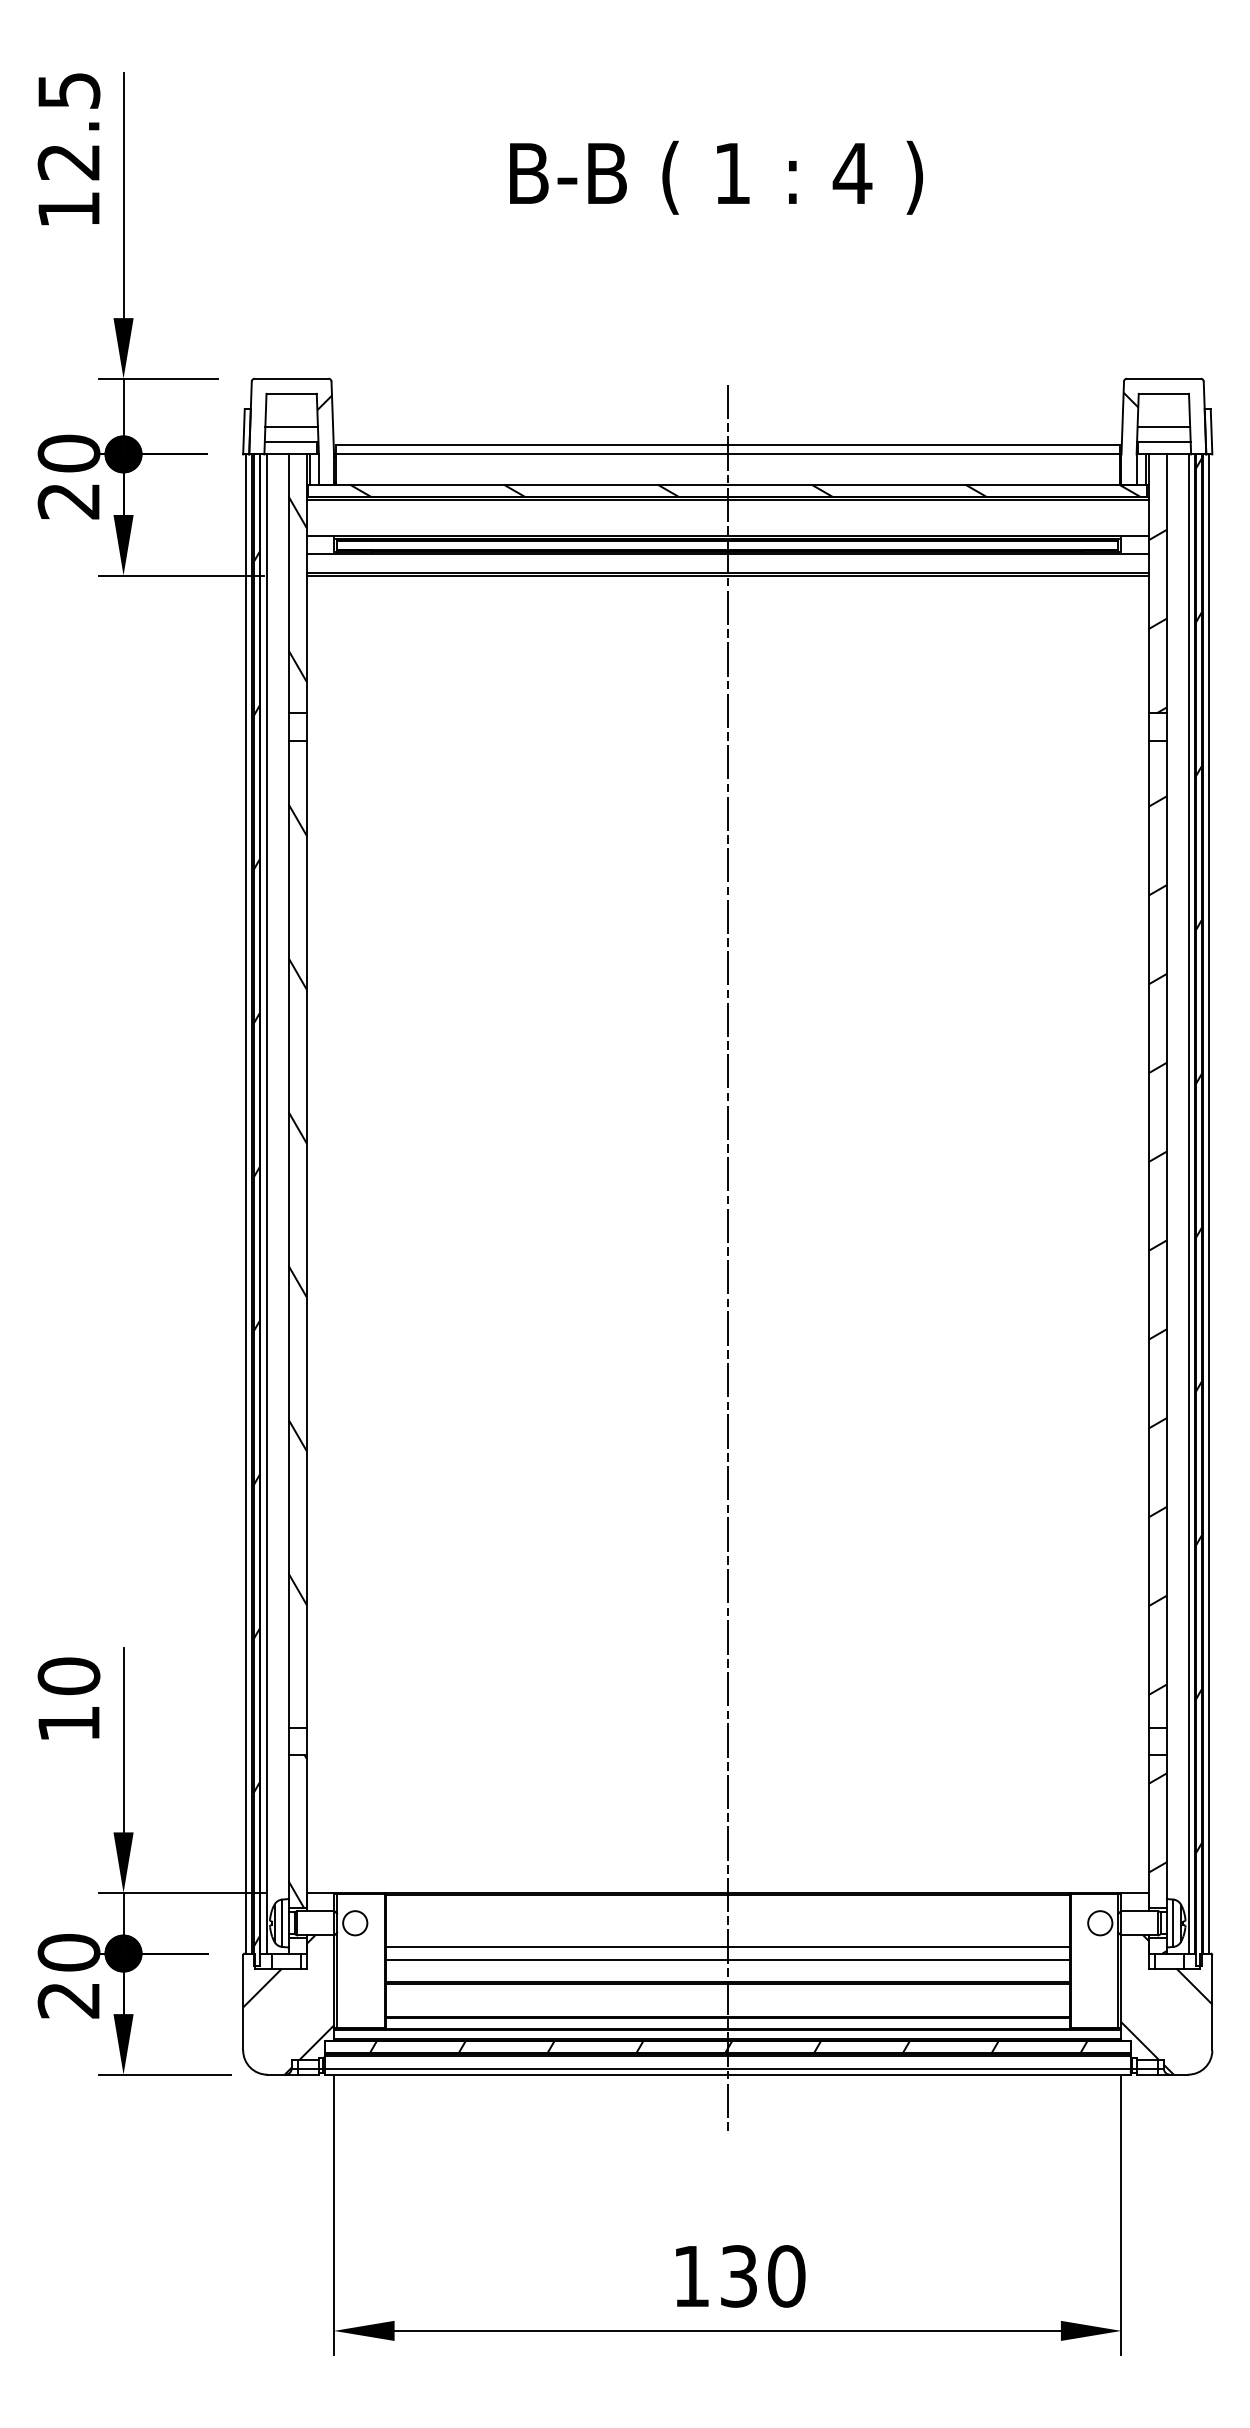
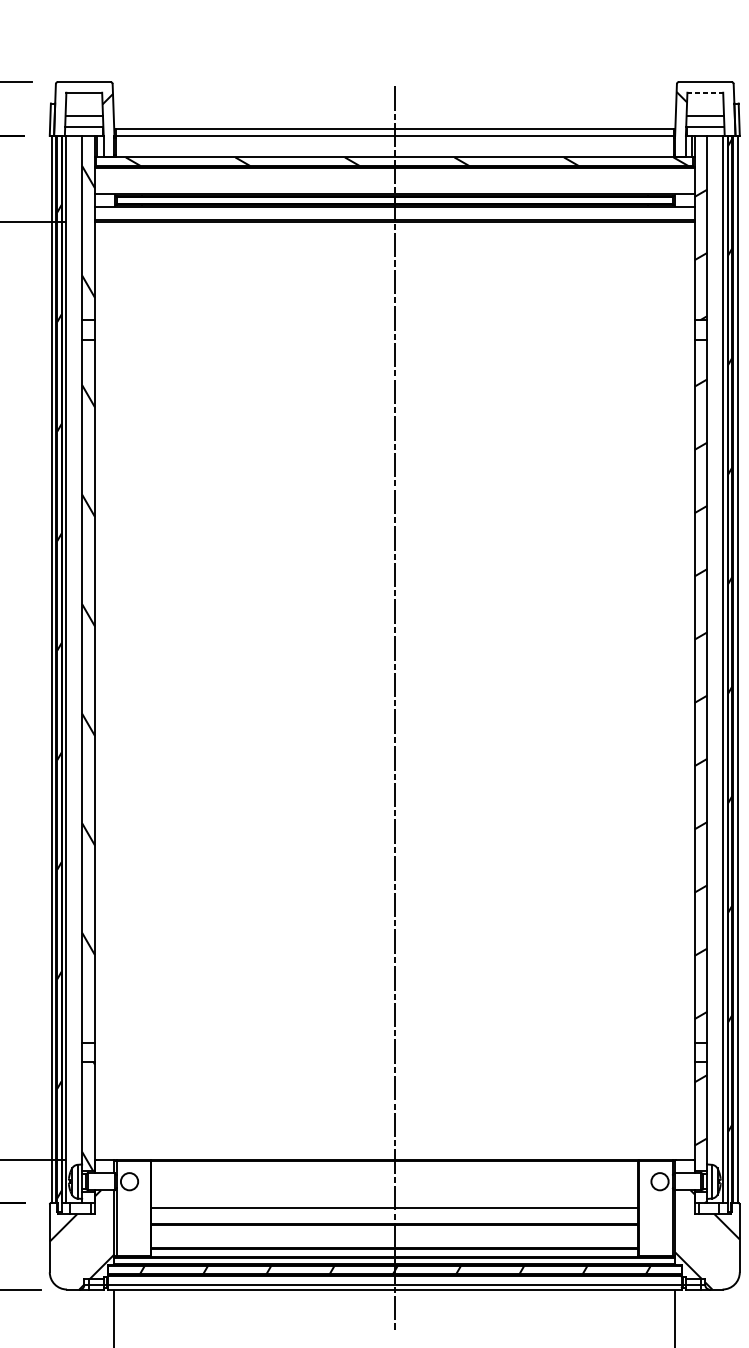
line: (1164, 393) -> (705, 92), solid -> dashed
line: (727, 1947) -> (394, 1198), removed

